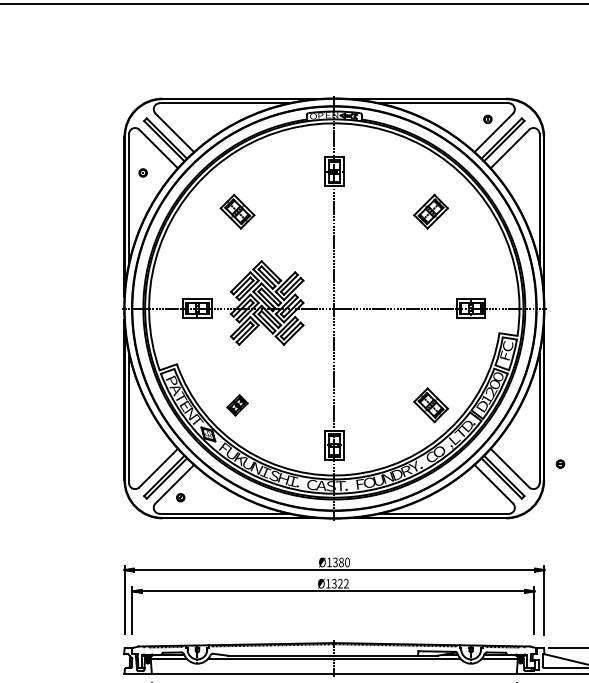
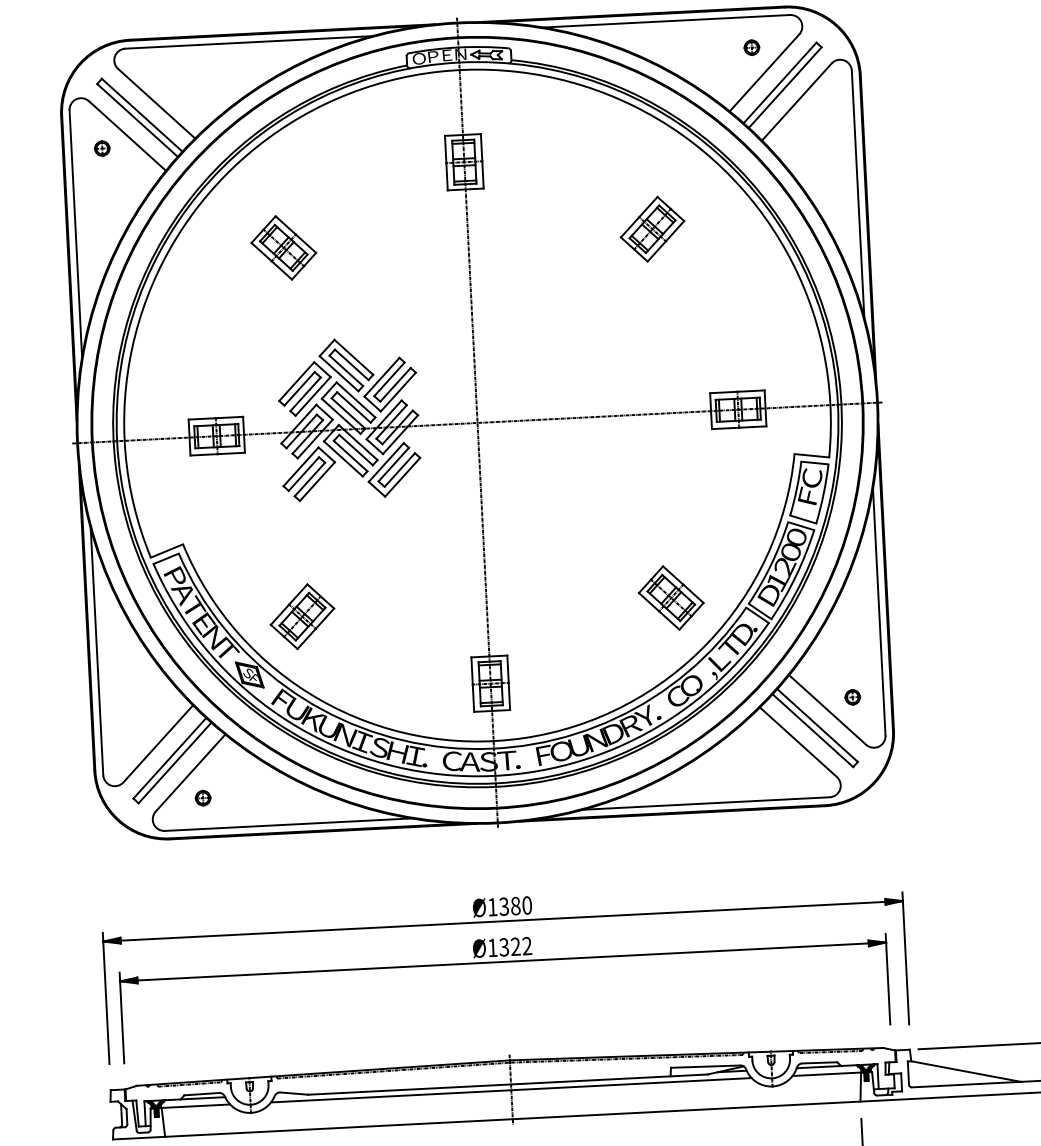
part: (142, 172) -> (100, 147), moved
part: (237, 405) -> (302, 617), size x1.67
part: (560, 463) -> (852, 696), moved

